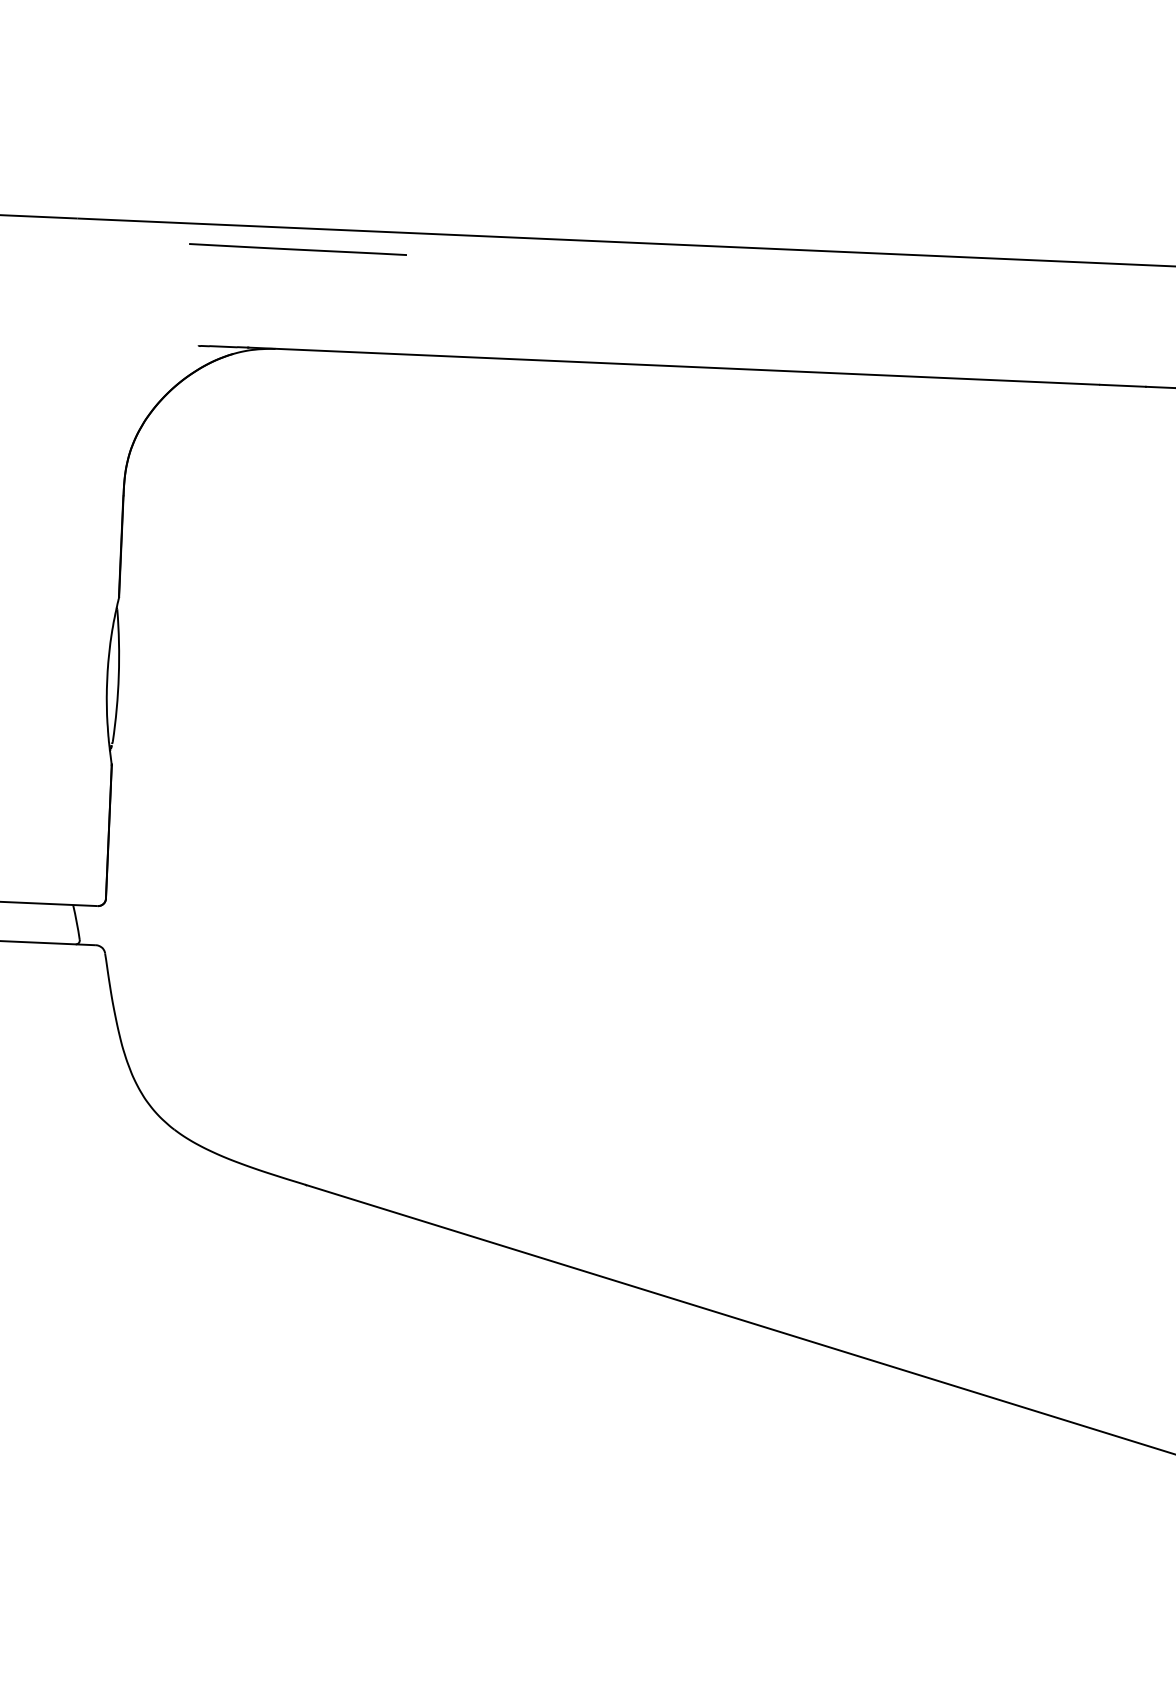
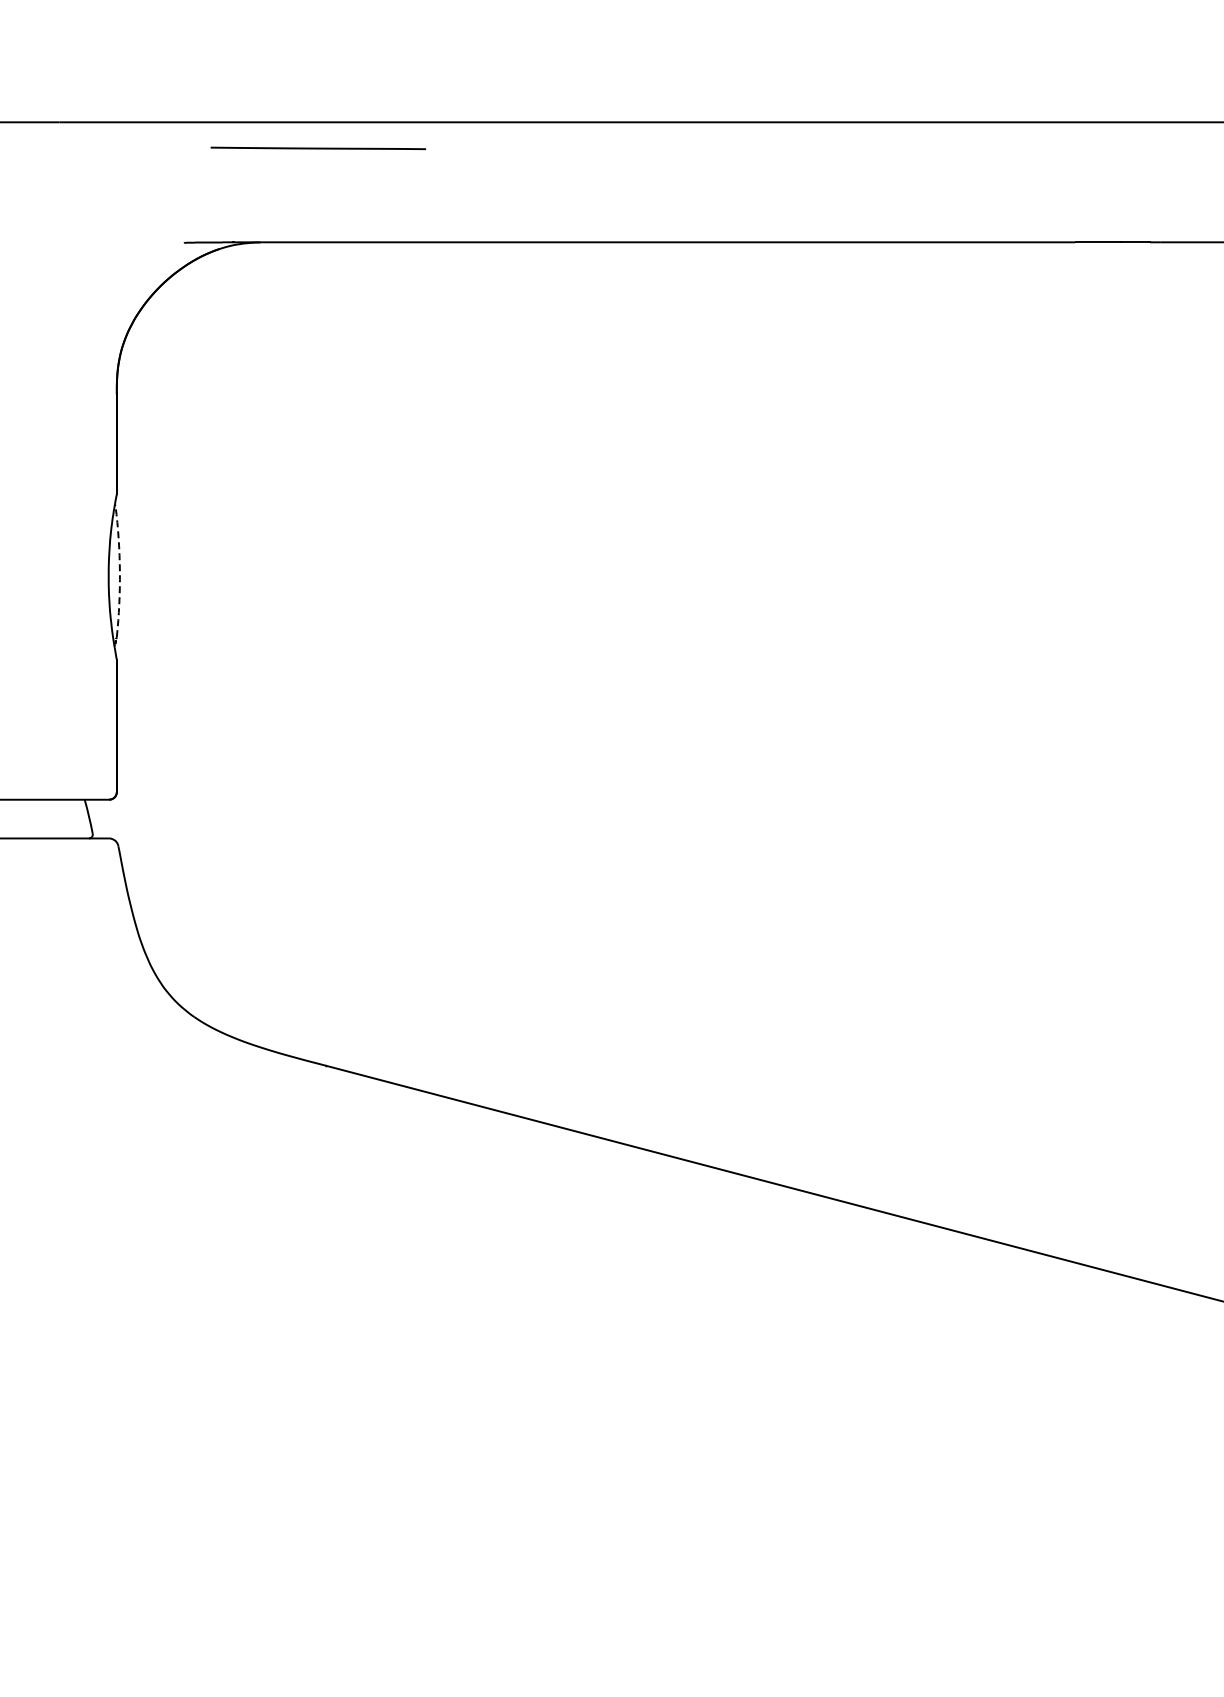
line: (297, 249) -> (317, 148), moved
arc: (118, 675) -> (119, 571), solid -> dashed

